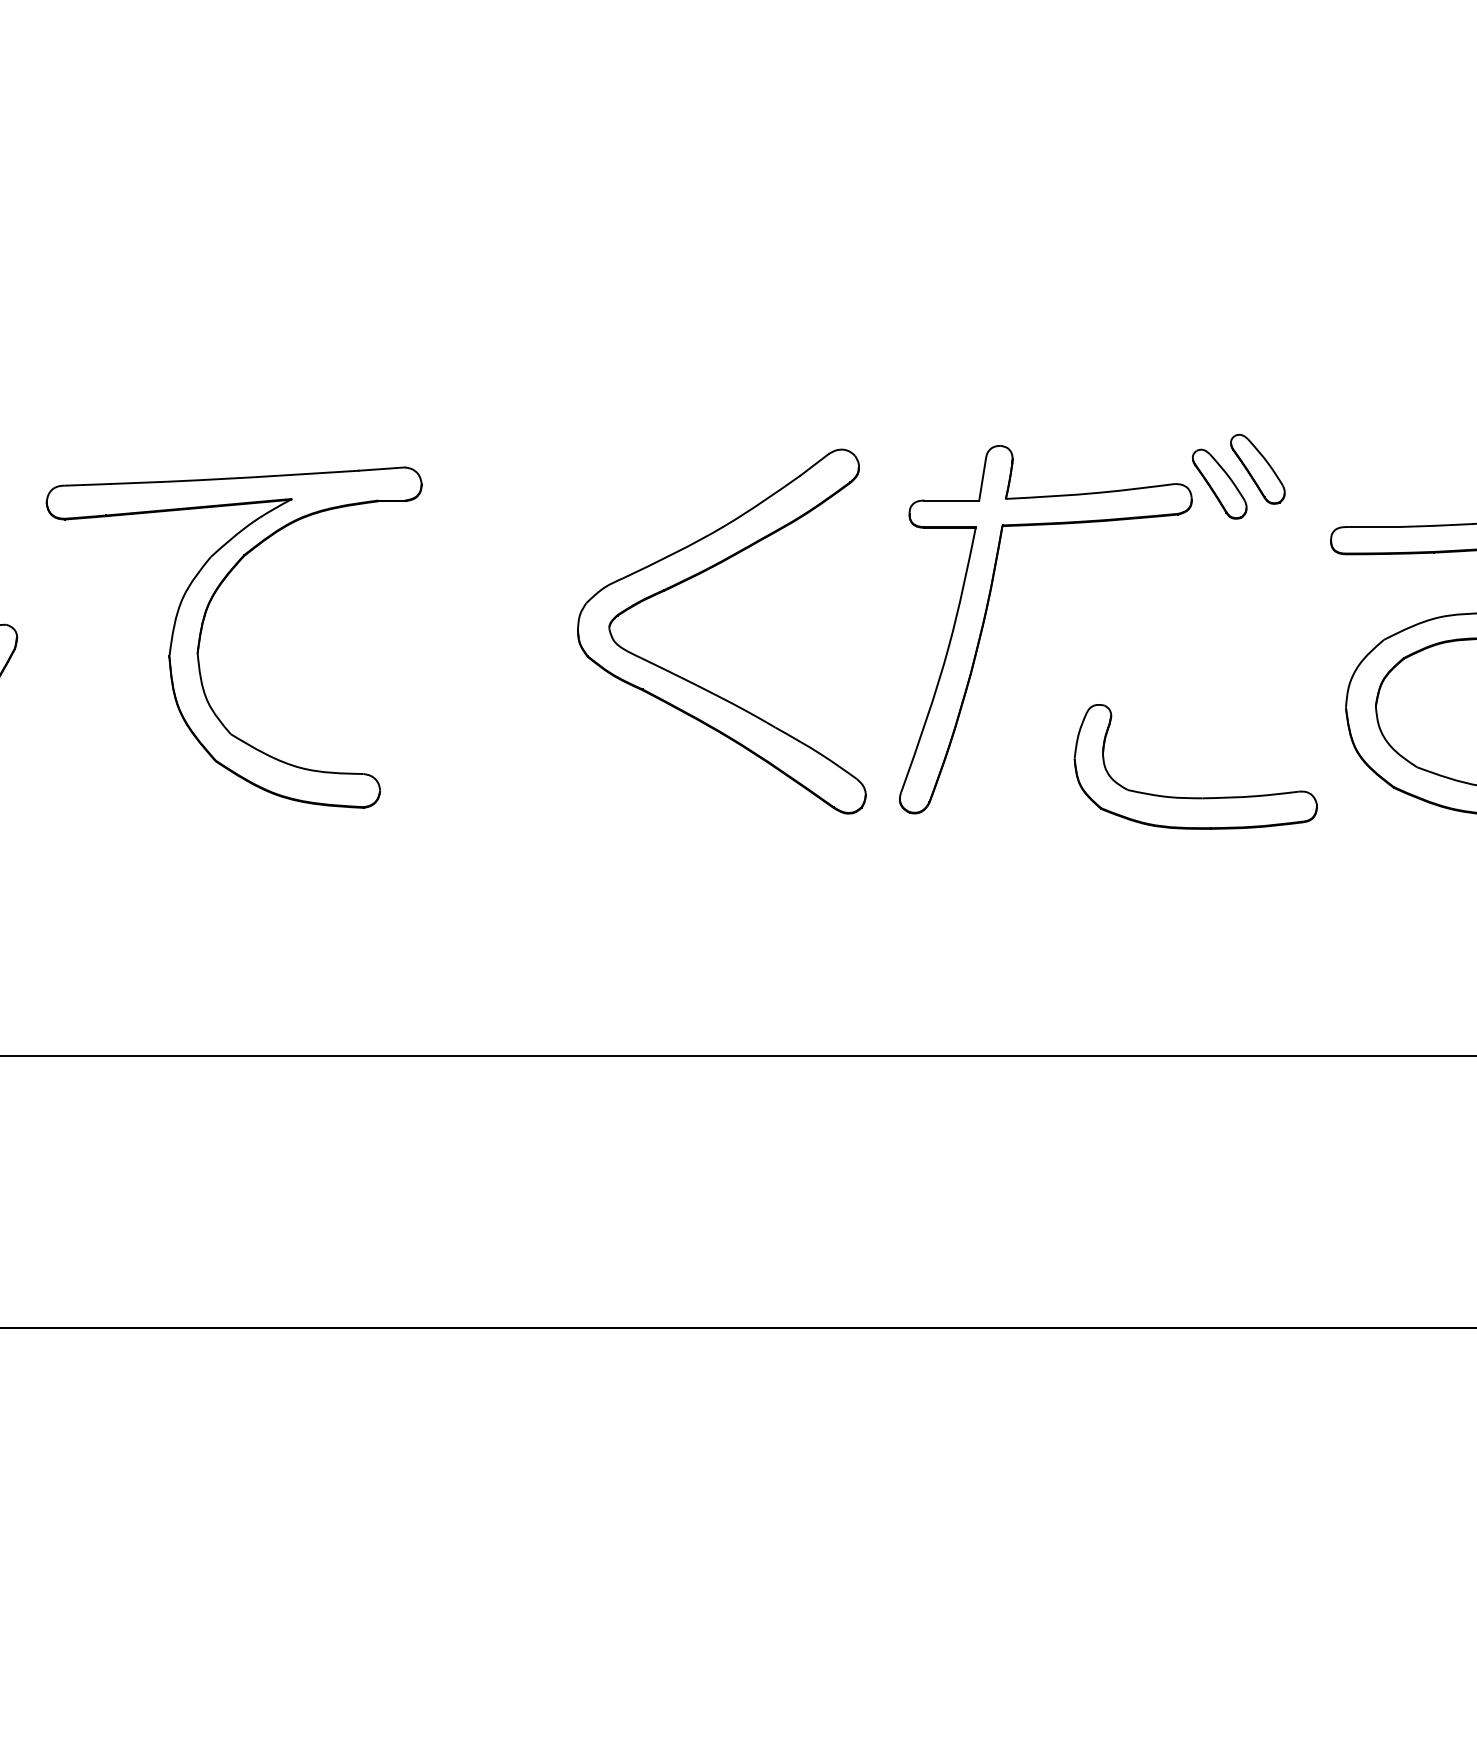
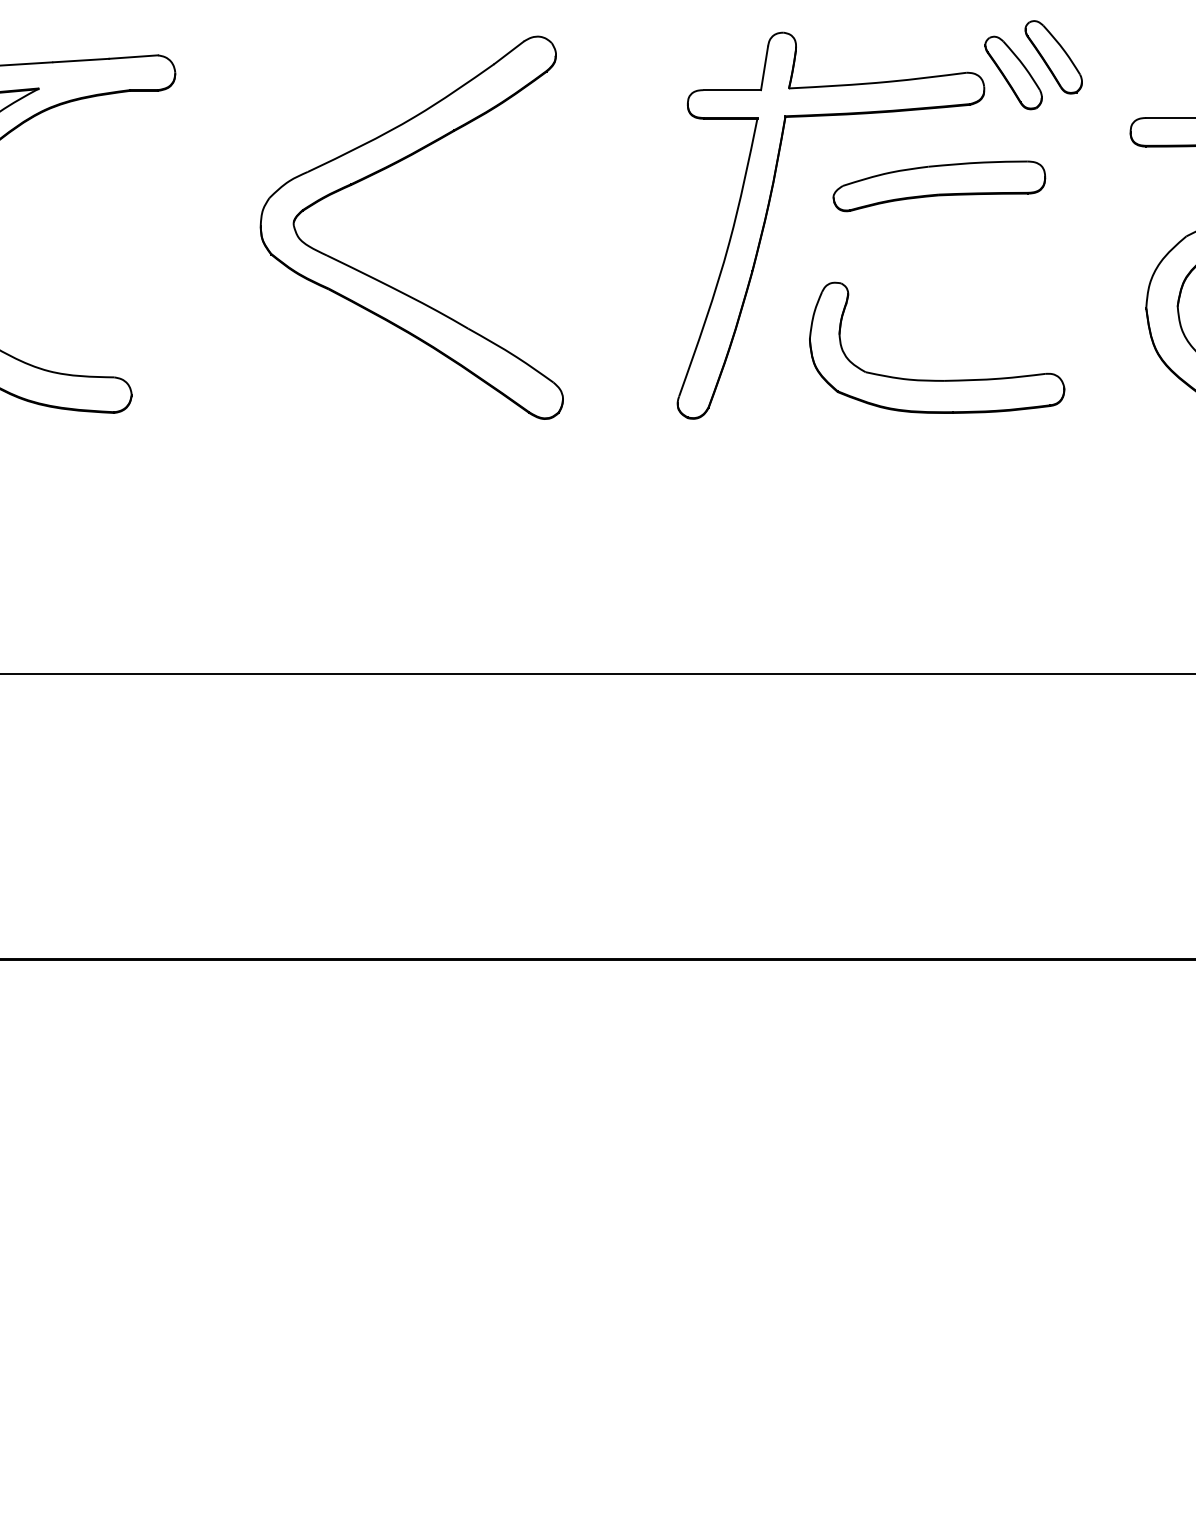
part: (1148, 591) -> (938, 185), added
part: (695, 683) -> (384, 282), moved
part: (1195, 797) -> (936, 380), moved

